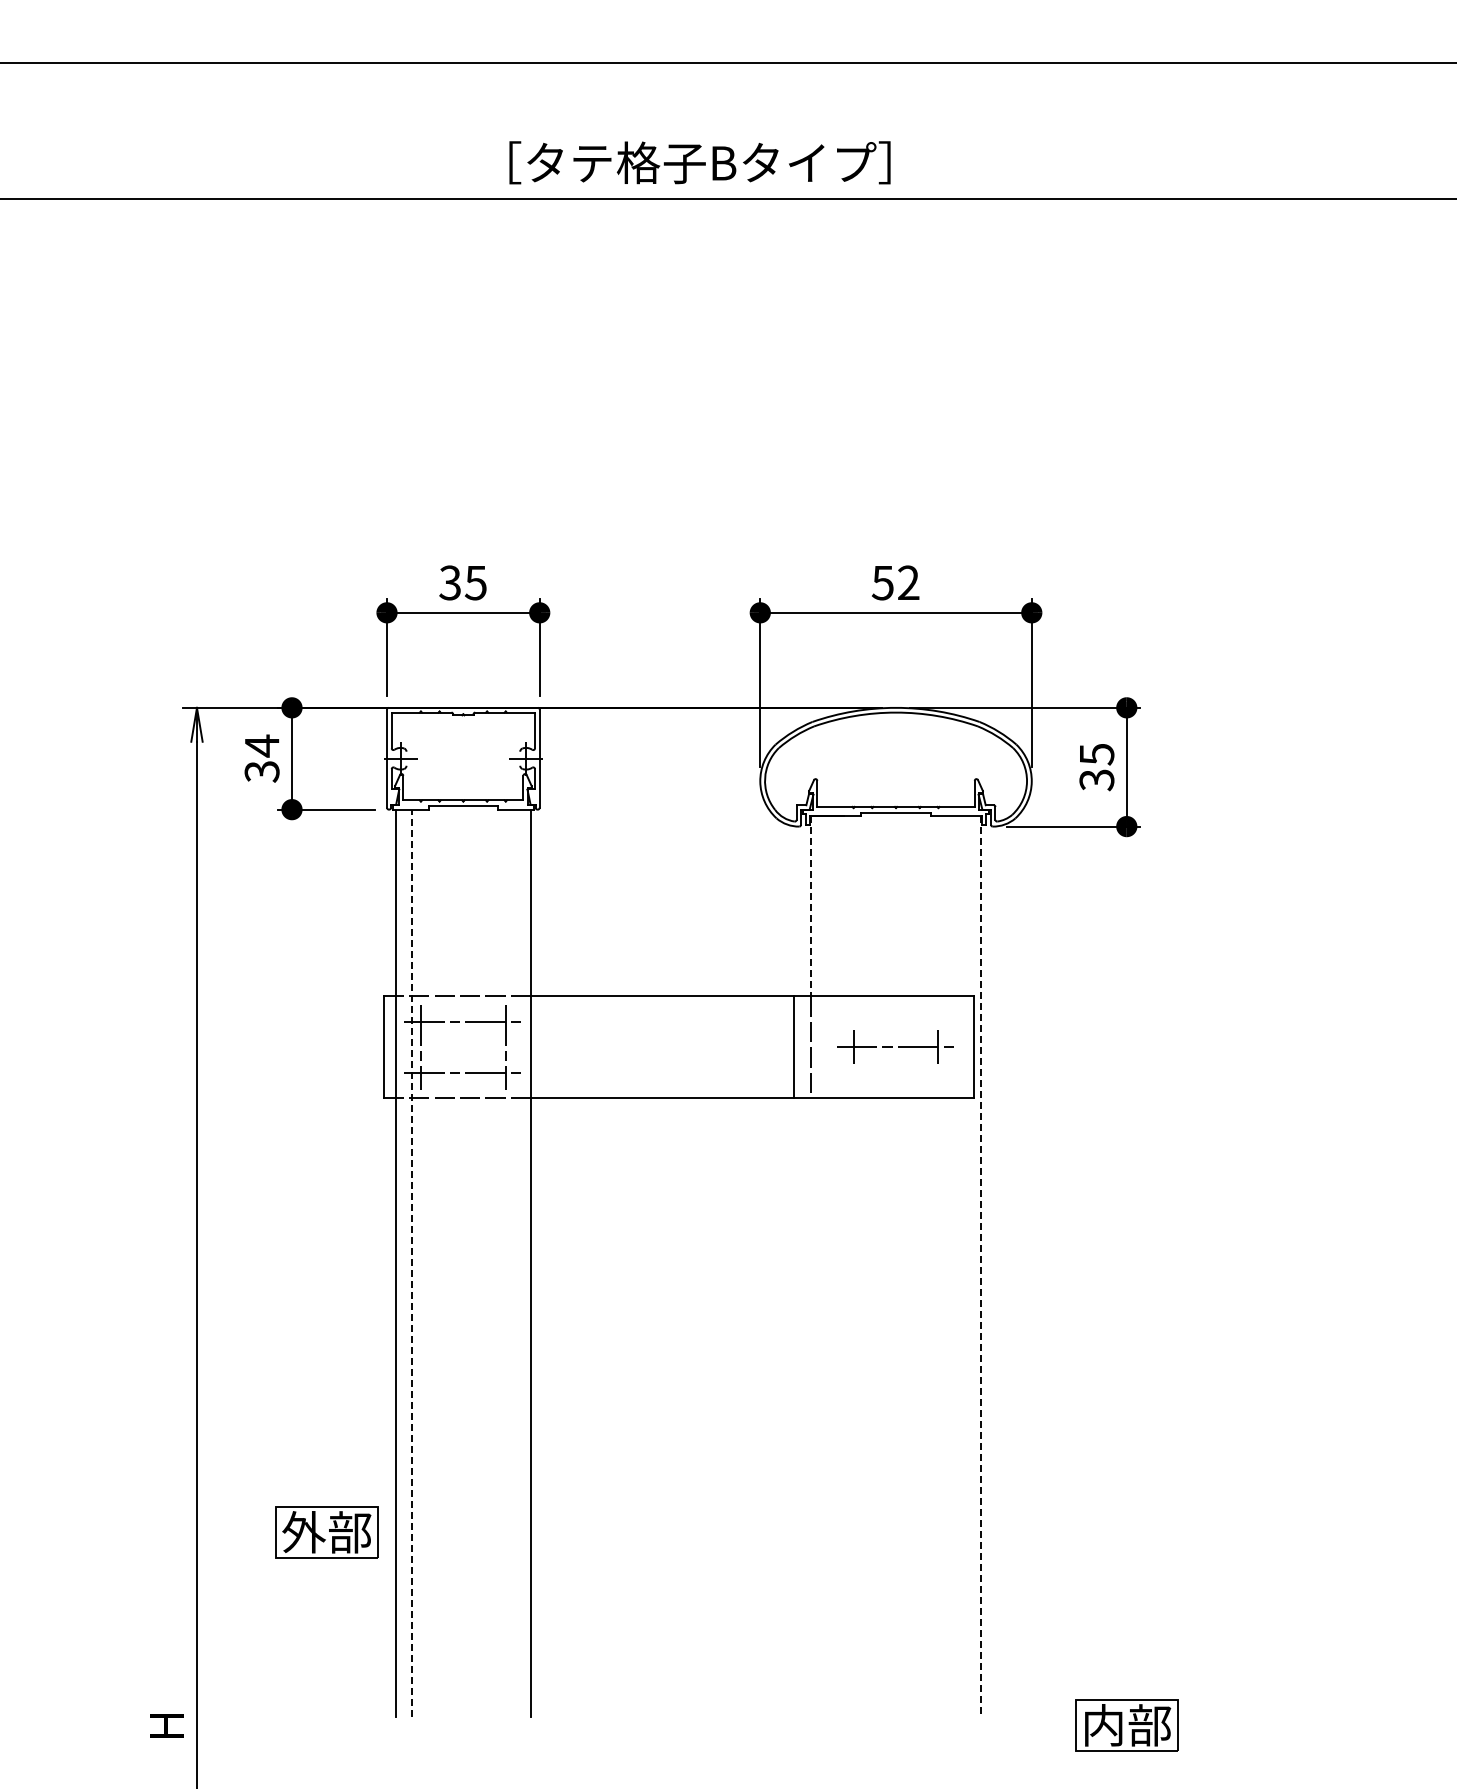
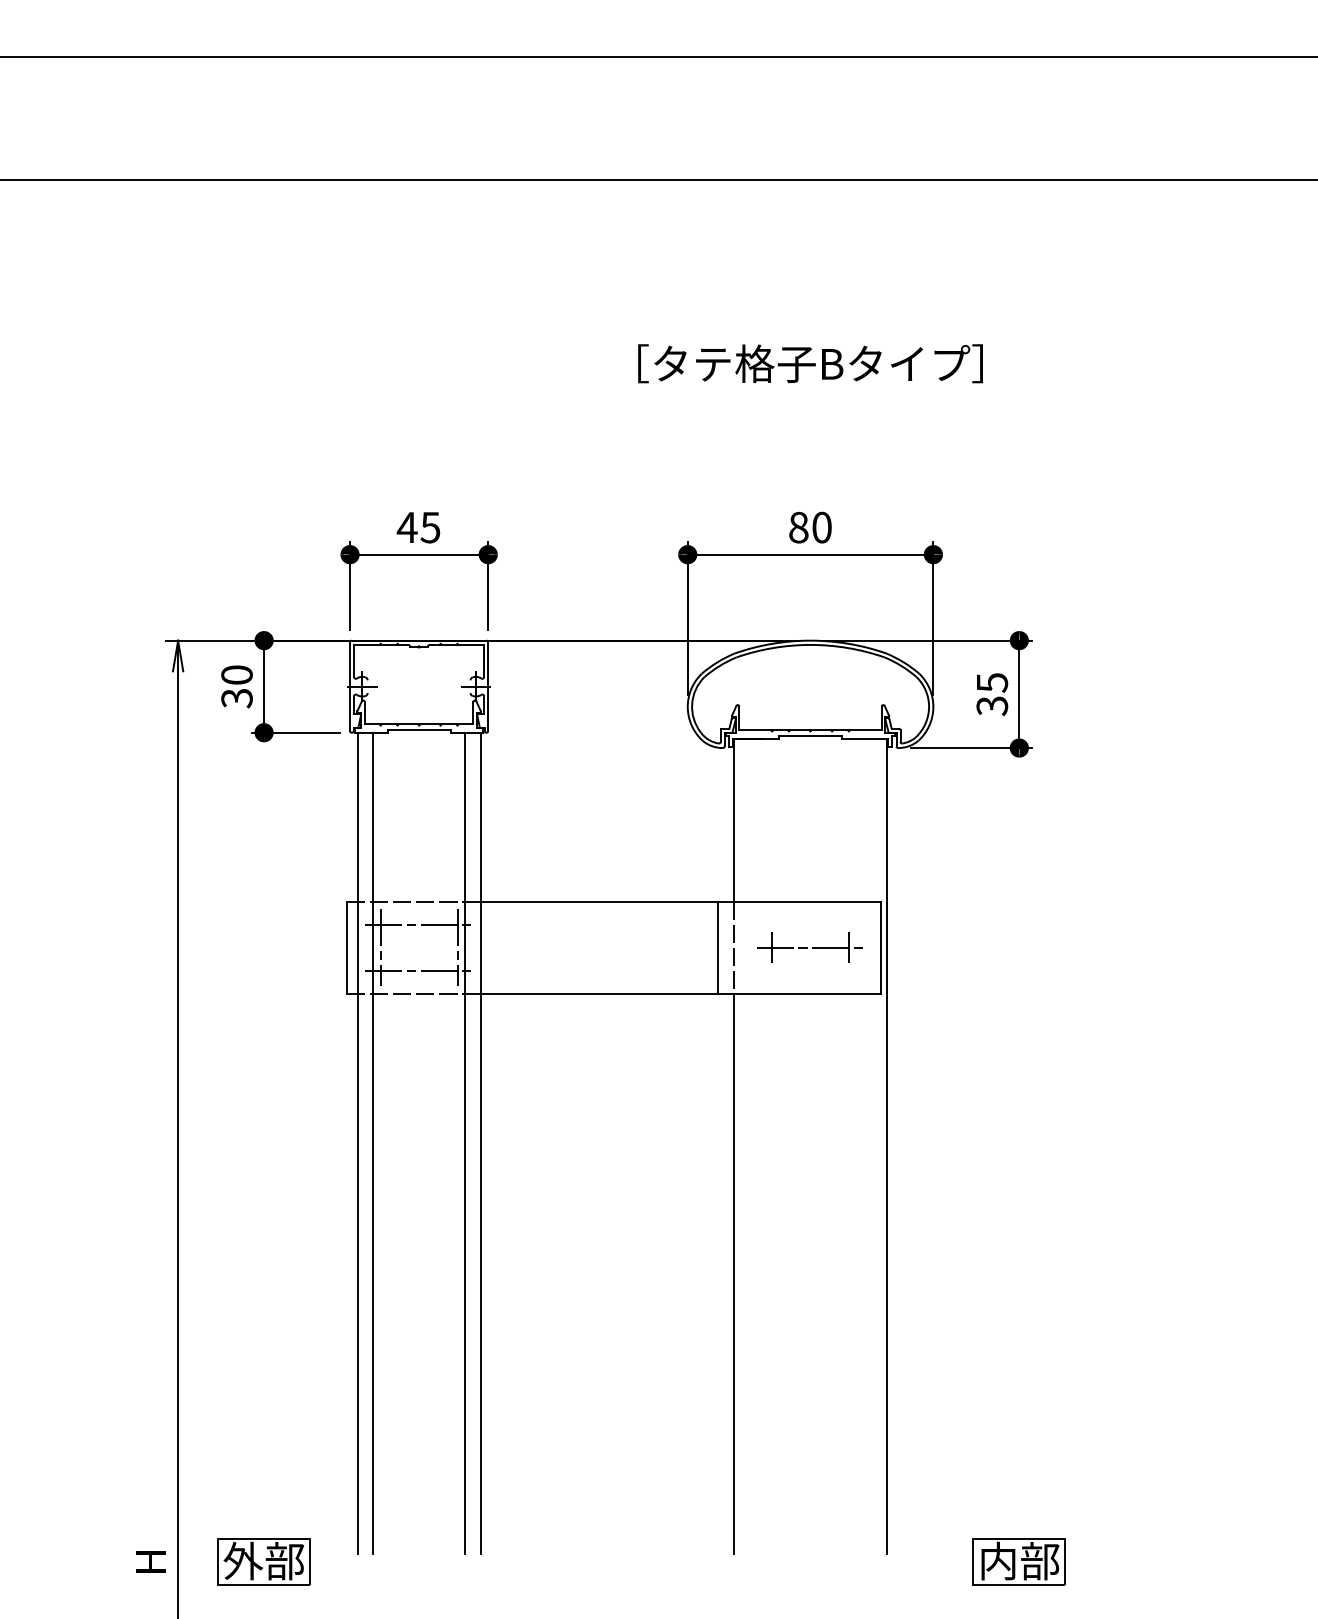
text: (699, 162) -> (810, 363), moved
text: (449, 582) -> (406, 527), 35 -> 45
text: (895, 582) -> (810, 527), 52 -> 80
text: (261, 745) -> (236, 674), 34 -> 30
line: (811, 906) -> (734, 820), dashed -> solid
line: (412, 1263) -> (373, 1143), dashed -> solid
line: (514, 1263) -> (465, 1143), added
line: (980, 1267) -> (886, 1146), dashed -> solid
line: (811, 1407) -> (734, 1273), added
part: (326, 1532) -> (263, 1561), moved

